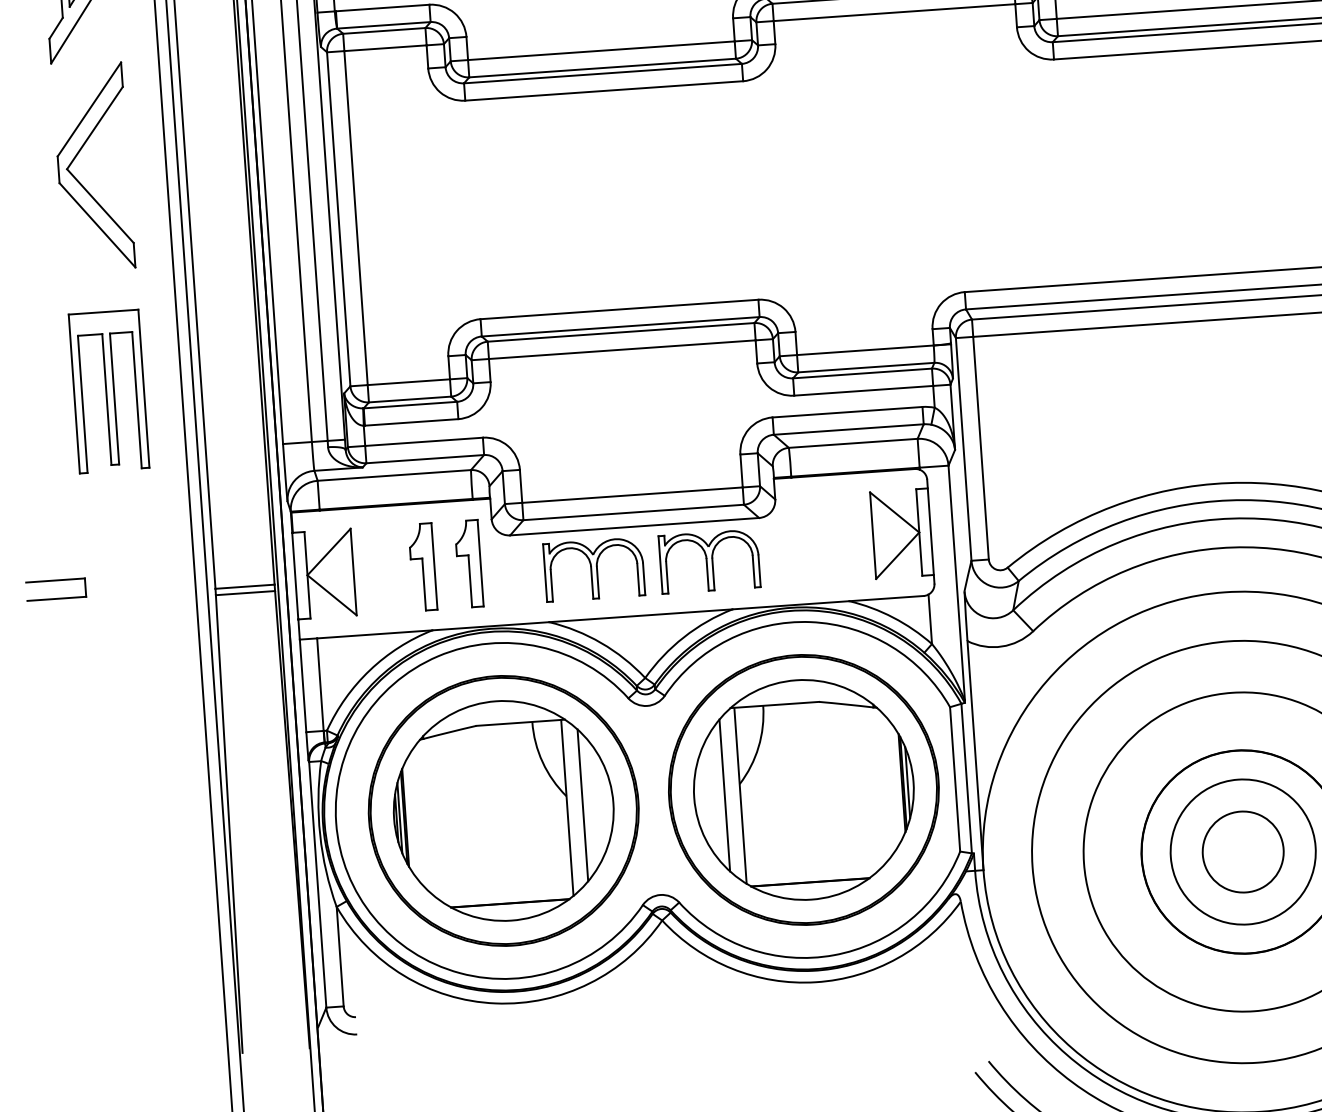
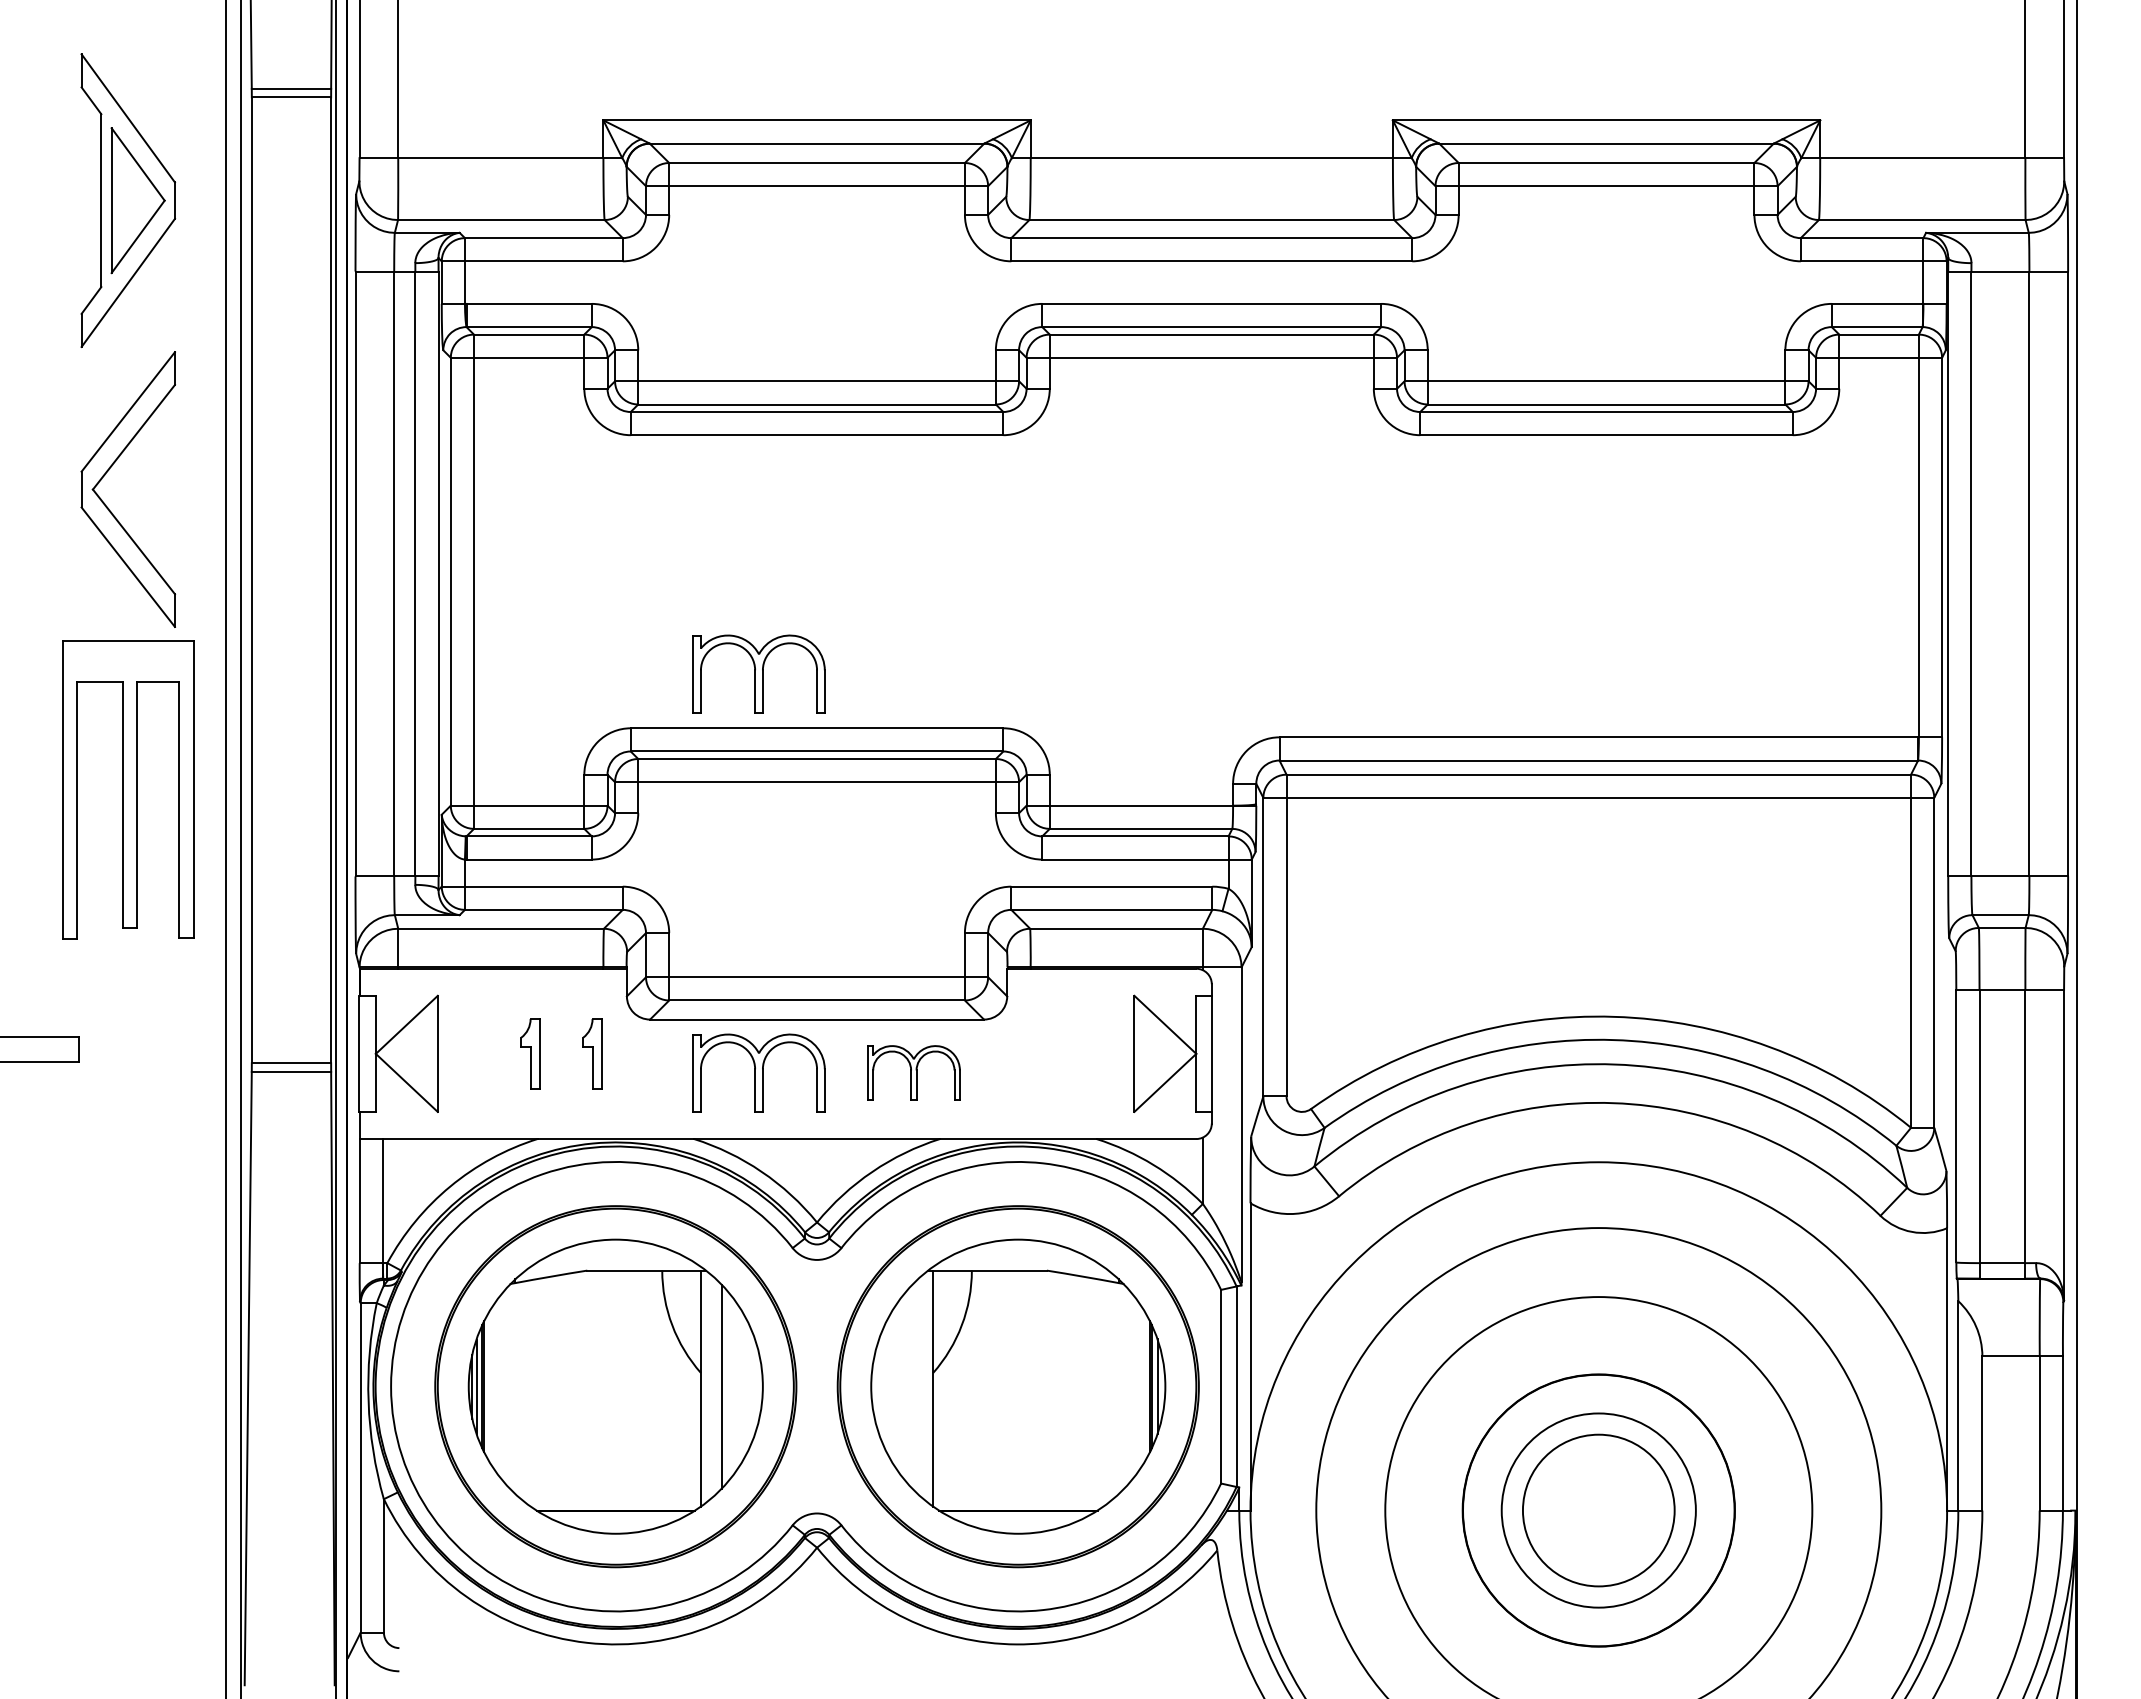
part: (572, 271) -> (758, 673), added
part: (109, 391) -> (128, 790), size x1.4
part: (709, 561) -> (913, 1072), size x0.7
part: (469, 563) -> (592, 1053), size x0.6
part: (422, 566) -> (530, 1053), size x0.6
line: (724, 795) -> (912, 1386), removed
circle: (1242, 852) -> (1598, 1510), size x1.4

